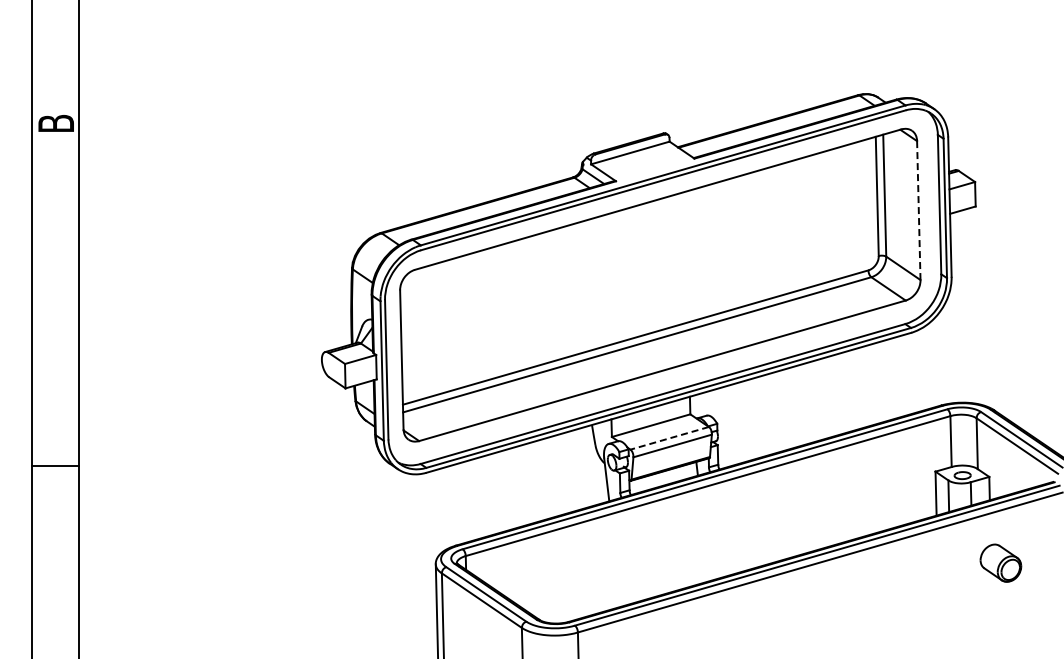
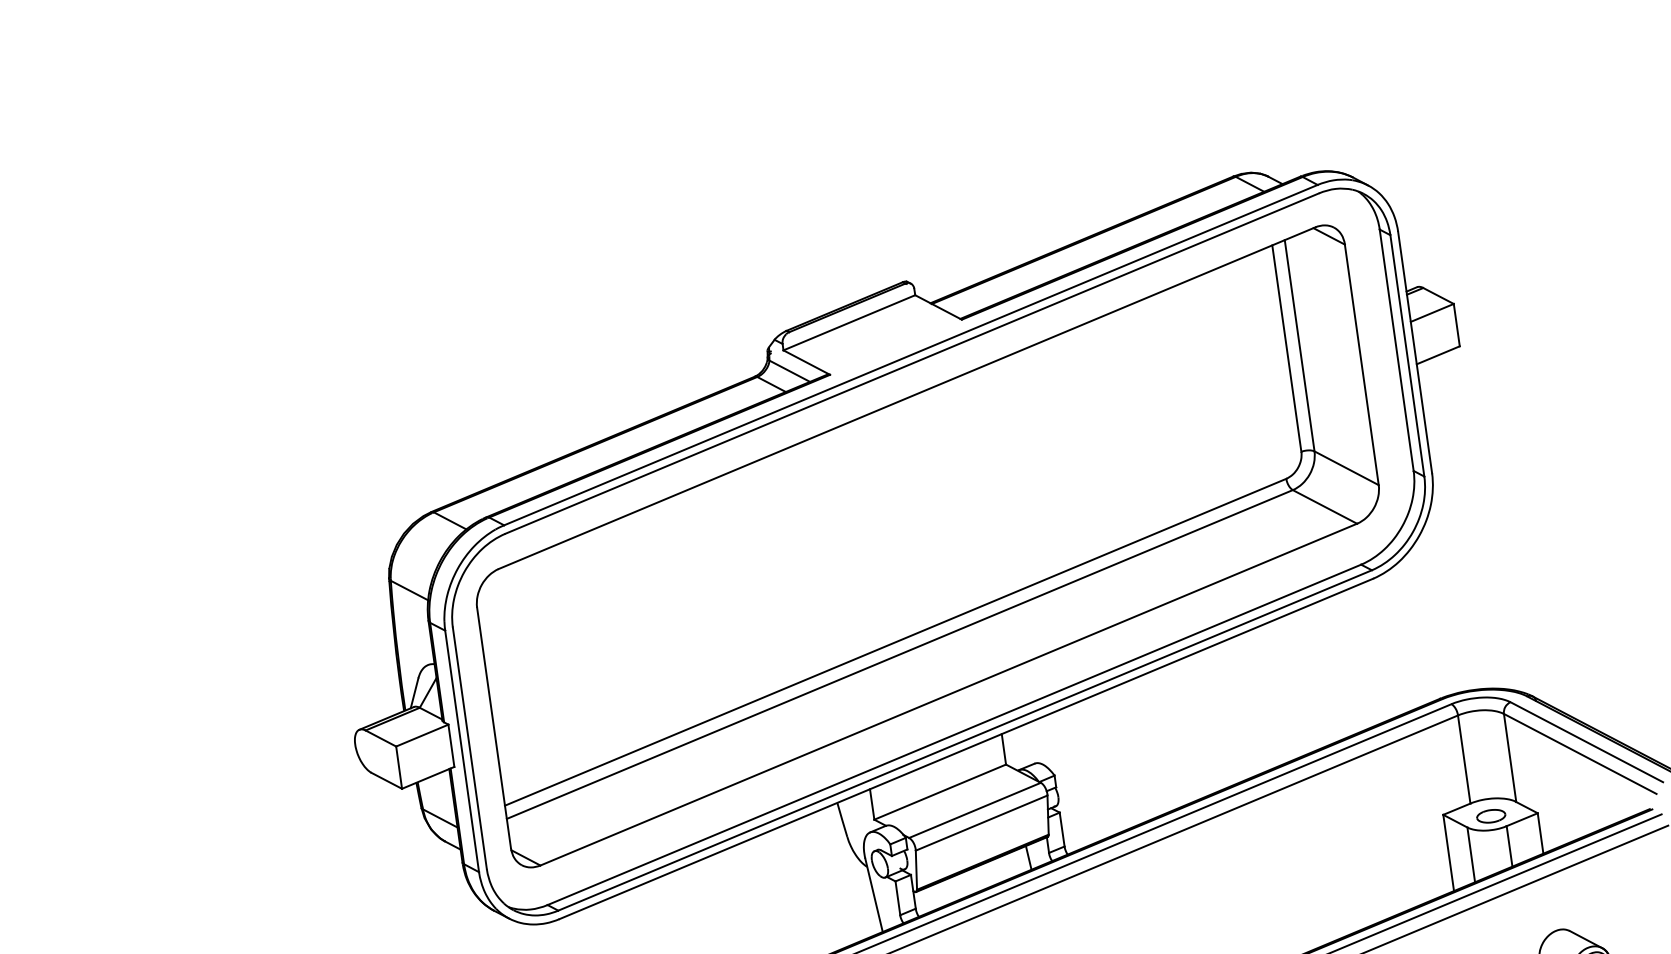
line: (918, 210) -> (1361, 364), dashed -> solid
line: (669, 438) -> (974, 810), dashed -> solid

